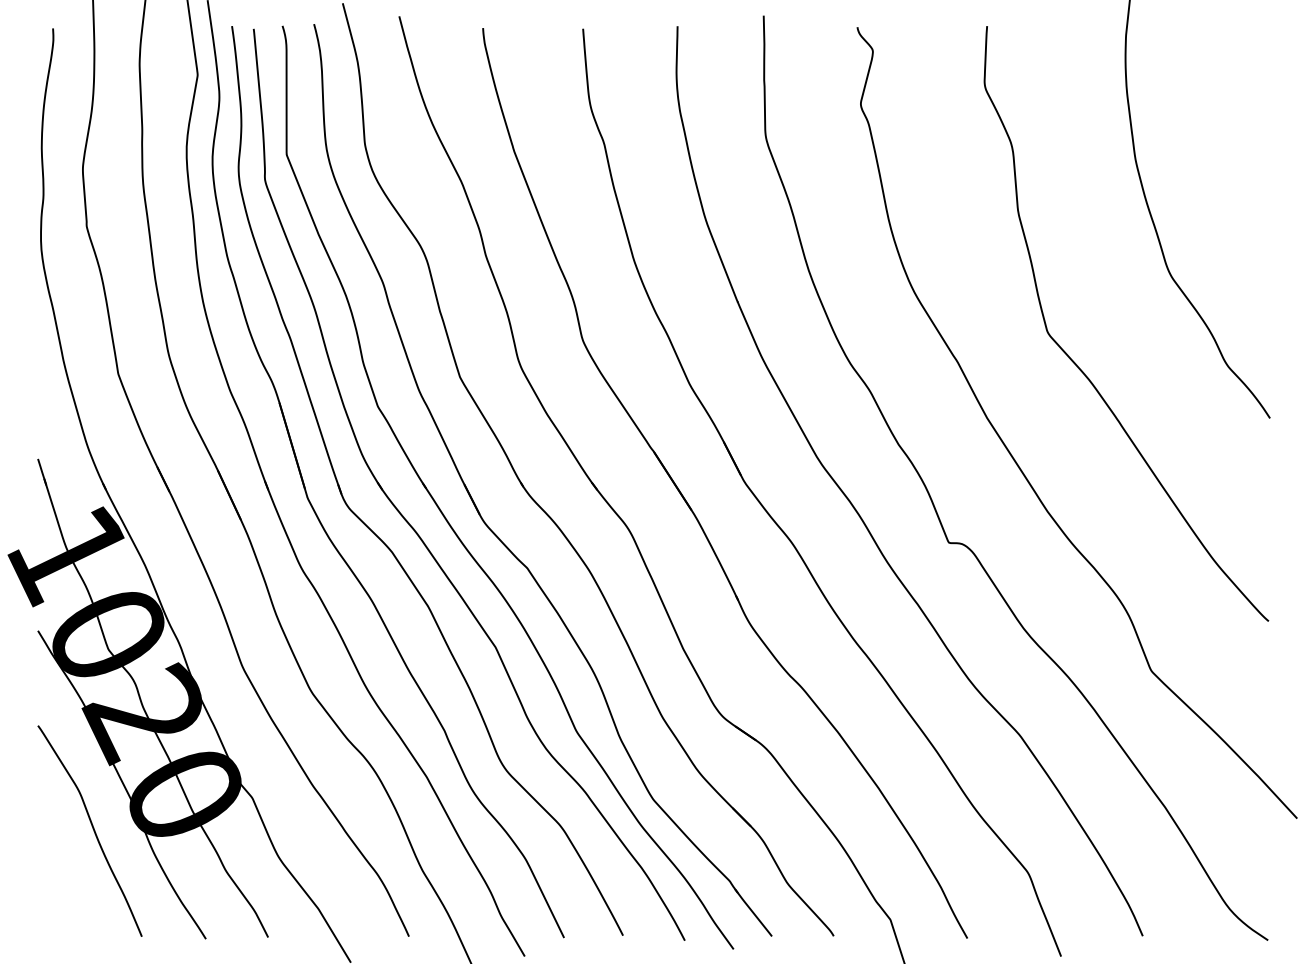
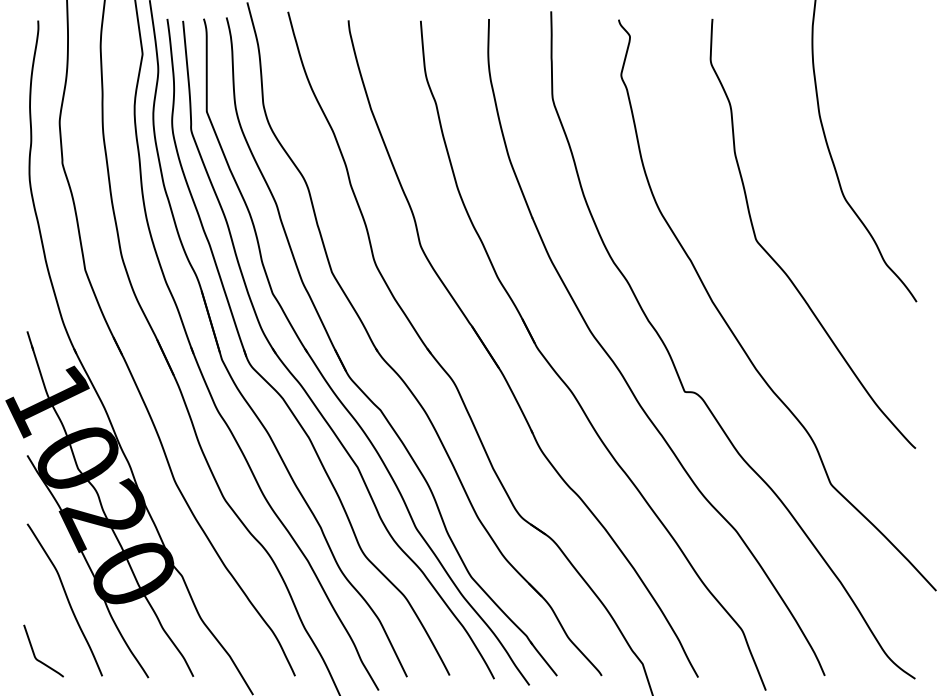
curve: (48, 906) -> (34, 654), added

